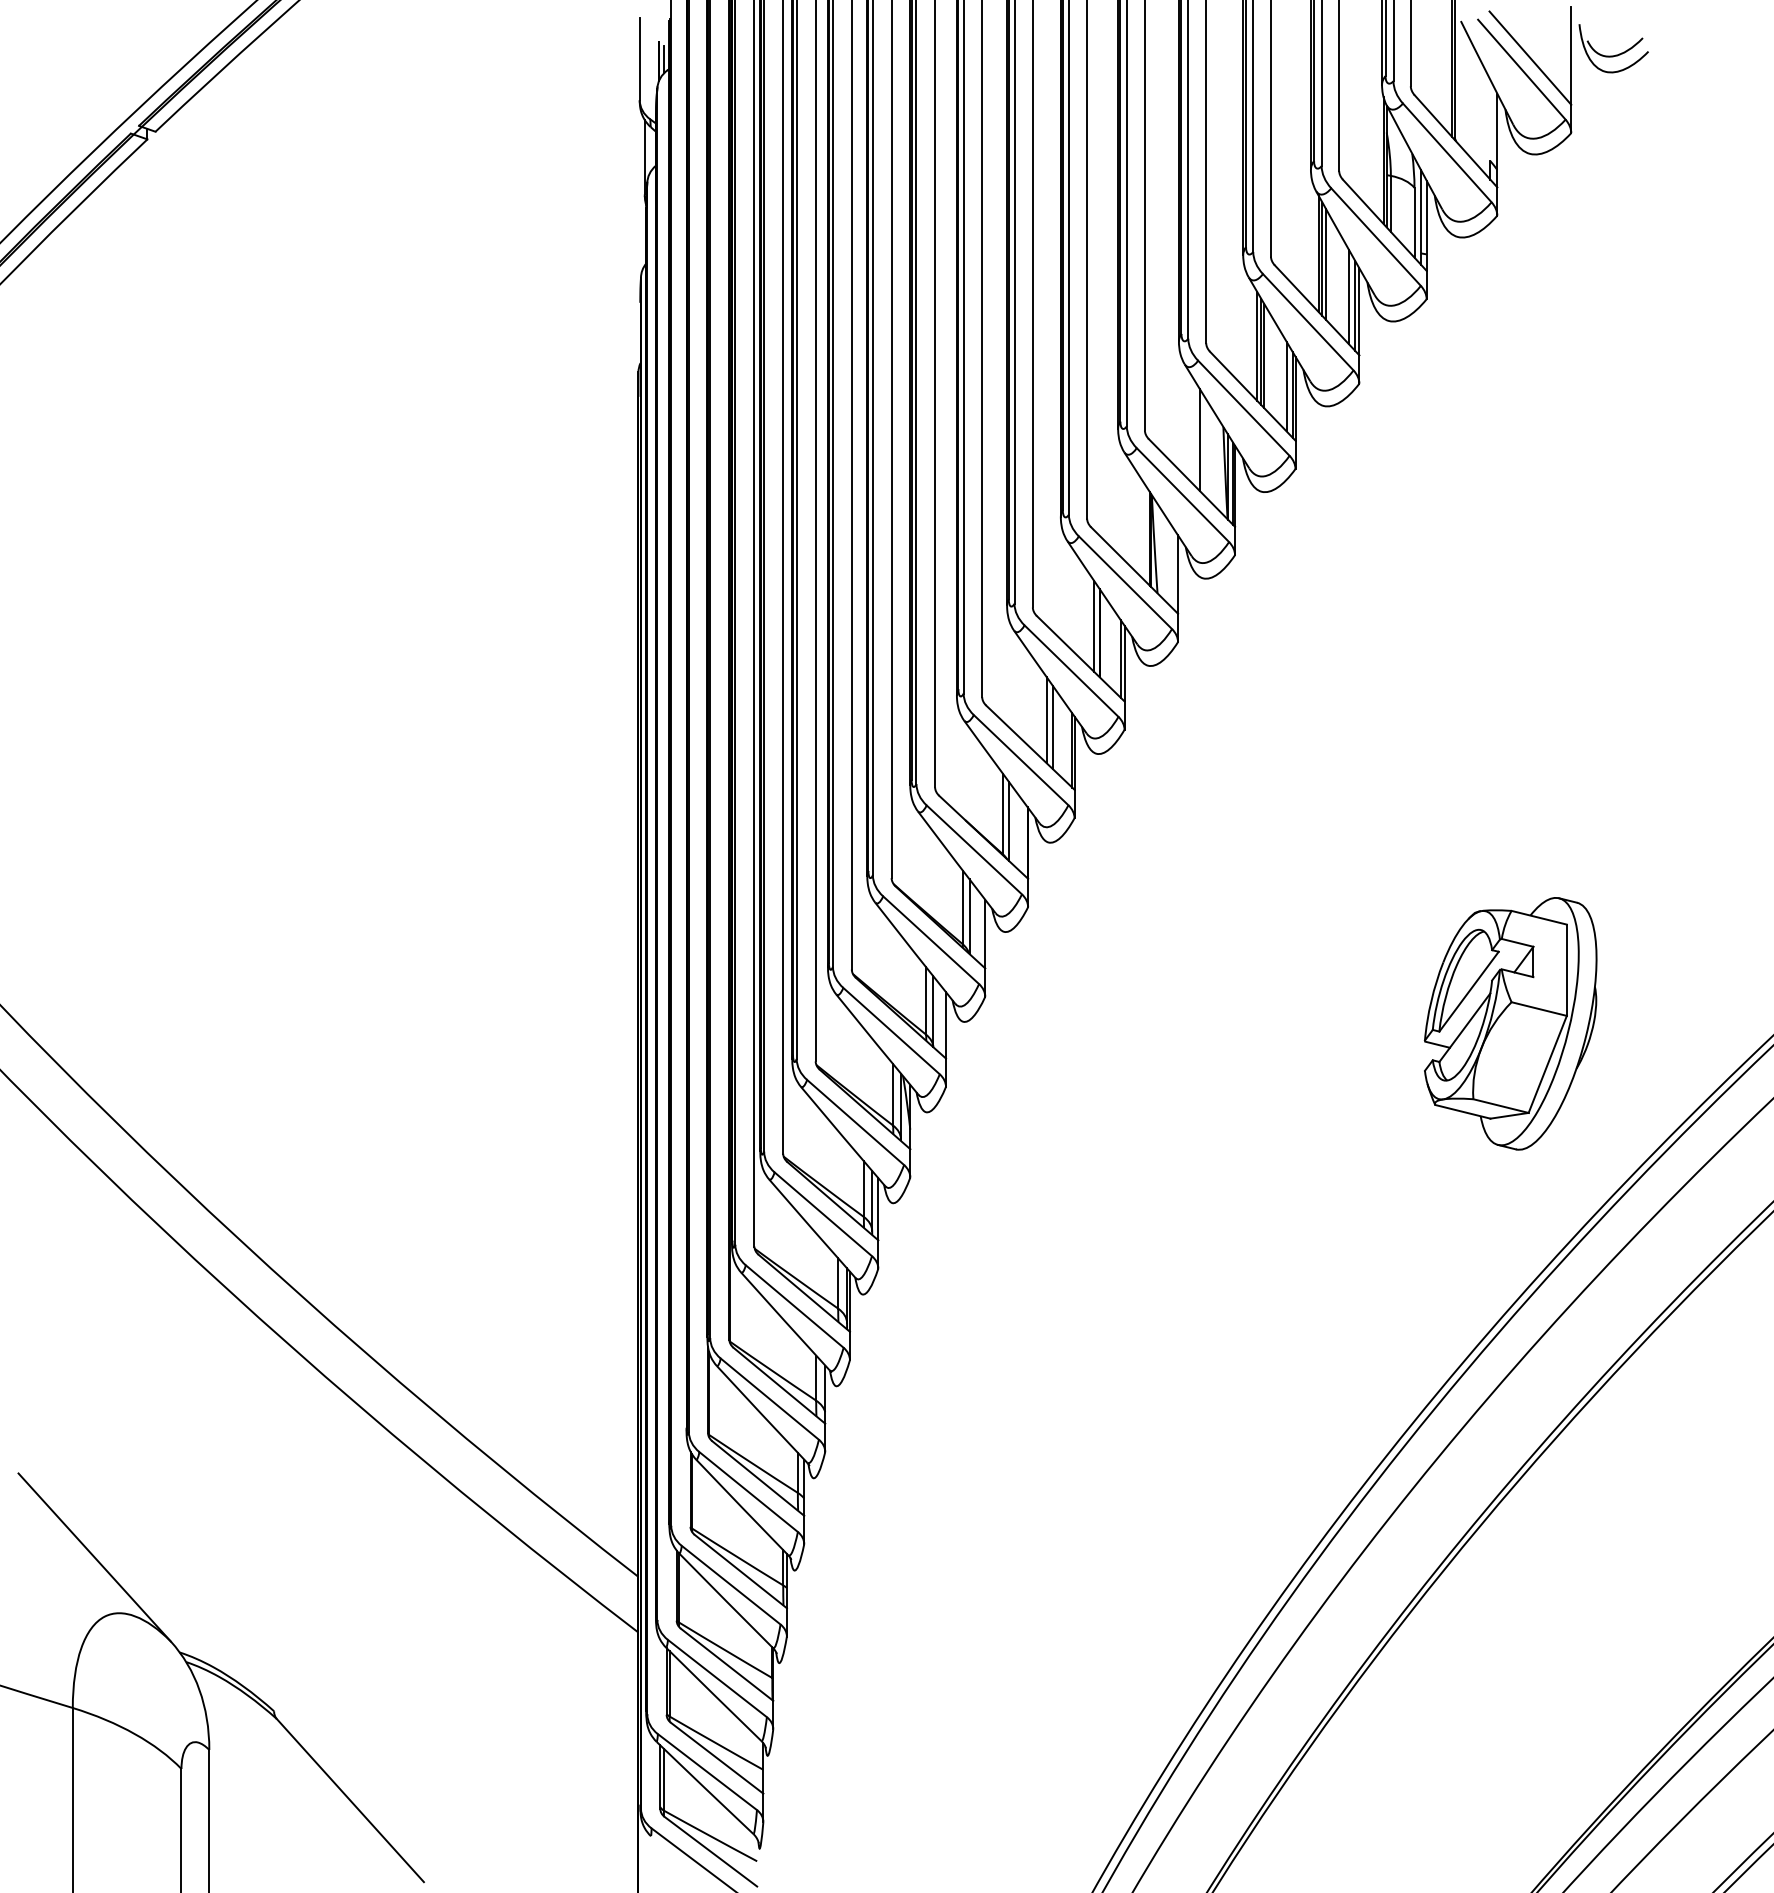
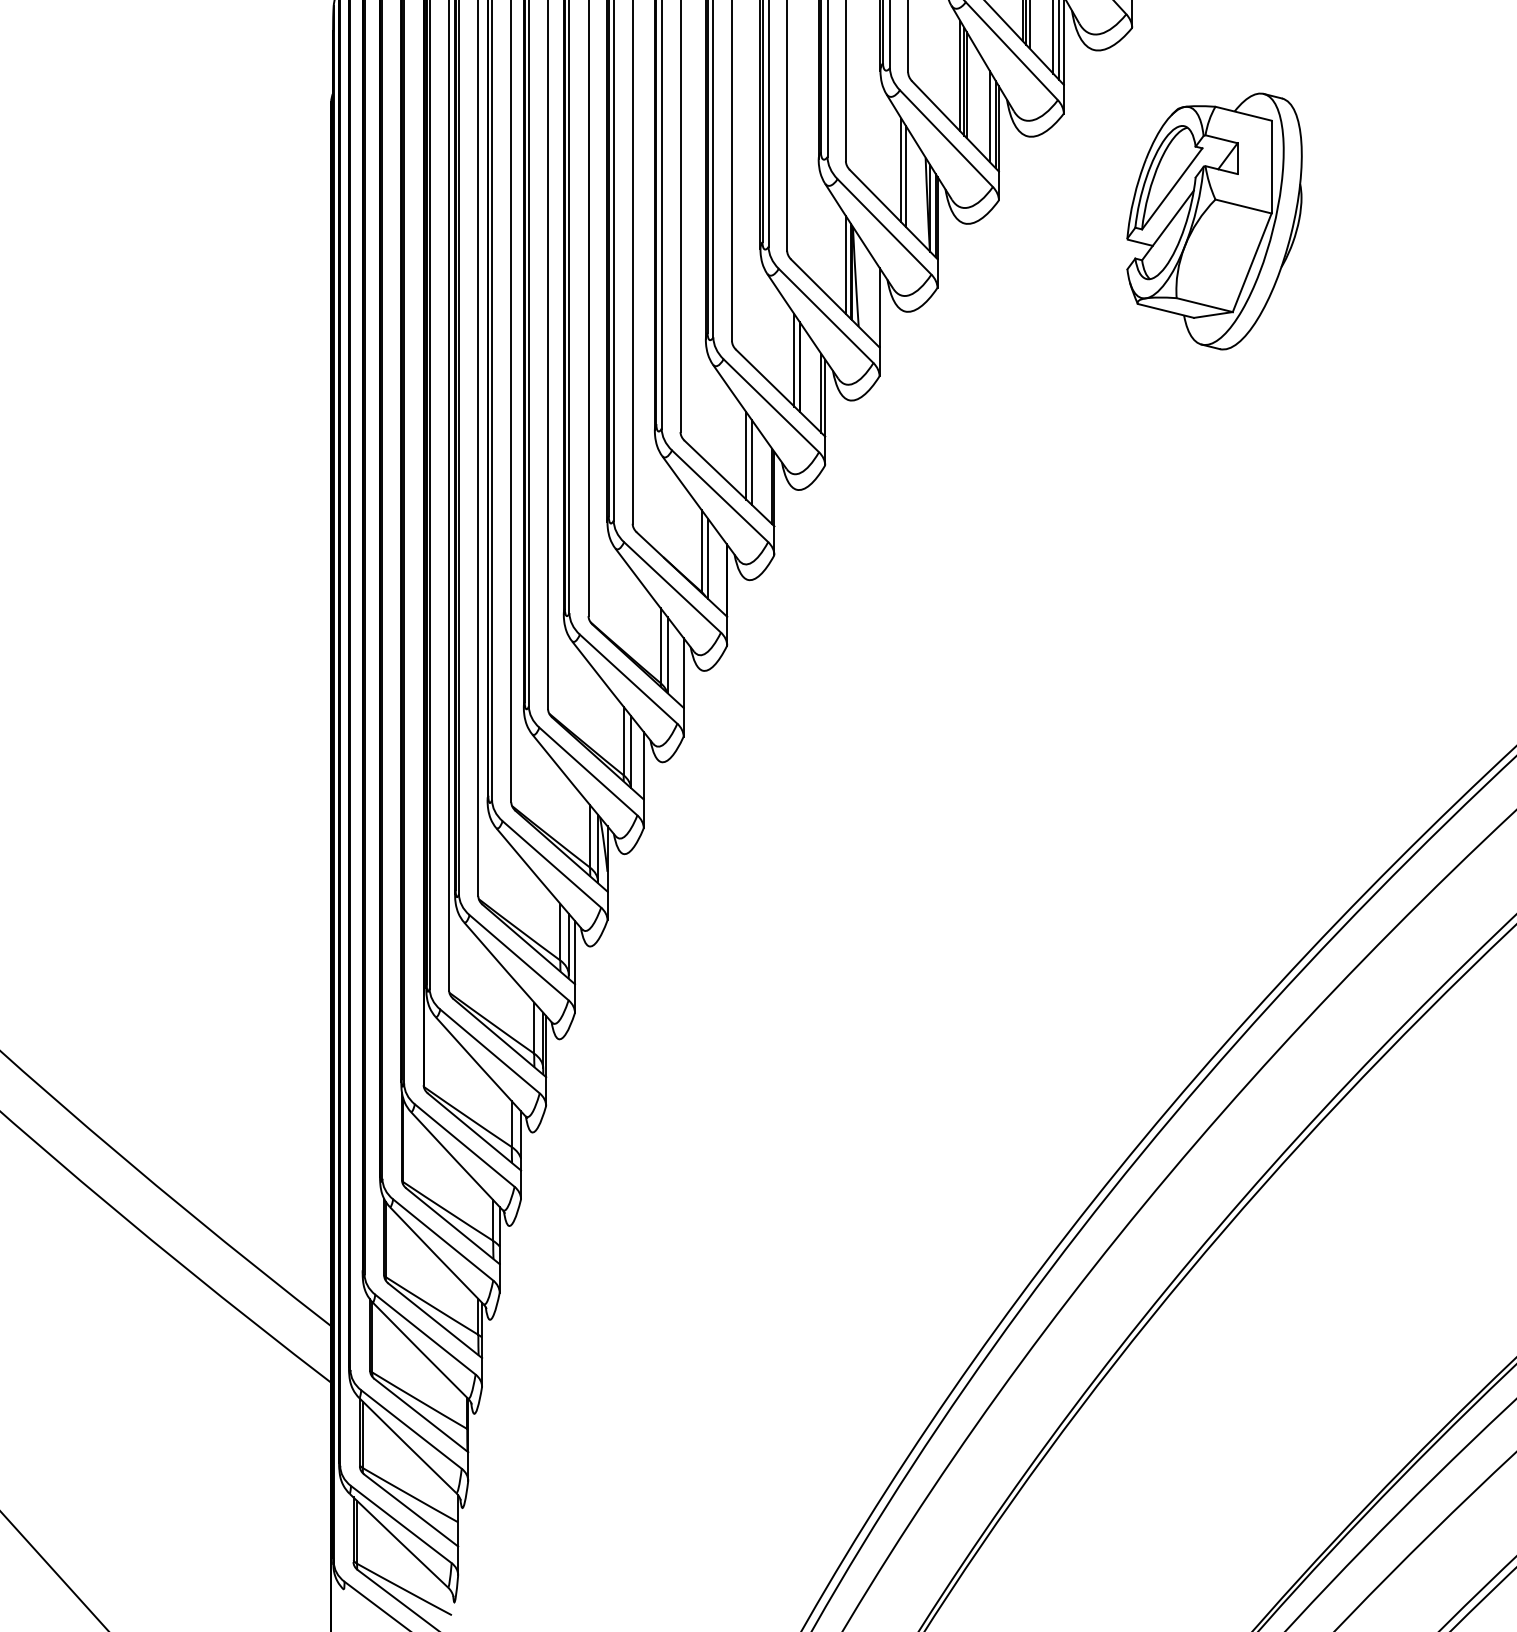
line: (1203, 445) -> (905, 176), added
line: (1145, 532) -> (846, 264), added
part: (1510, 1023) -> (1214, 221), moved

